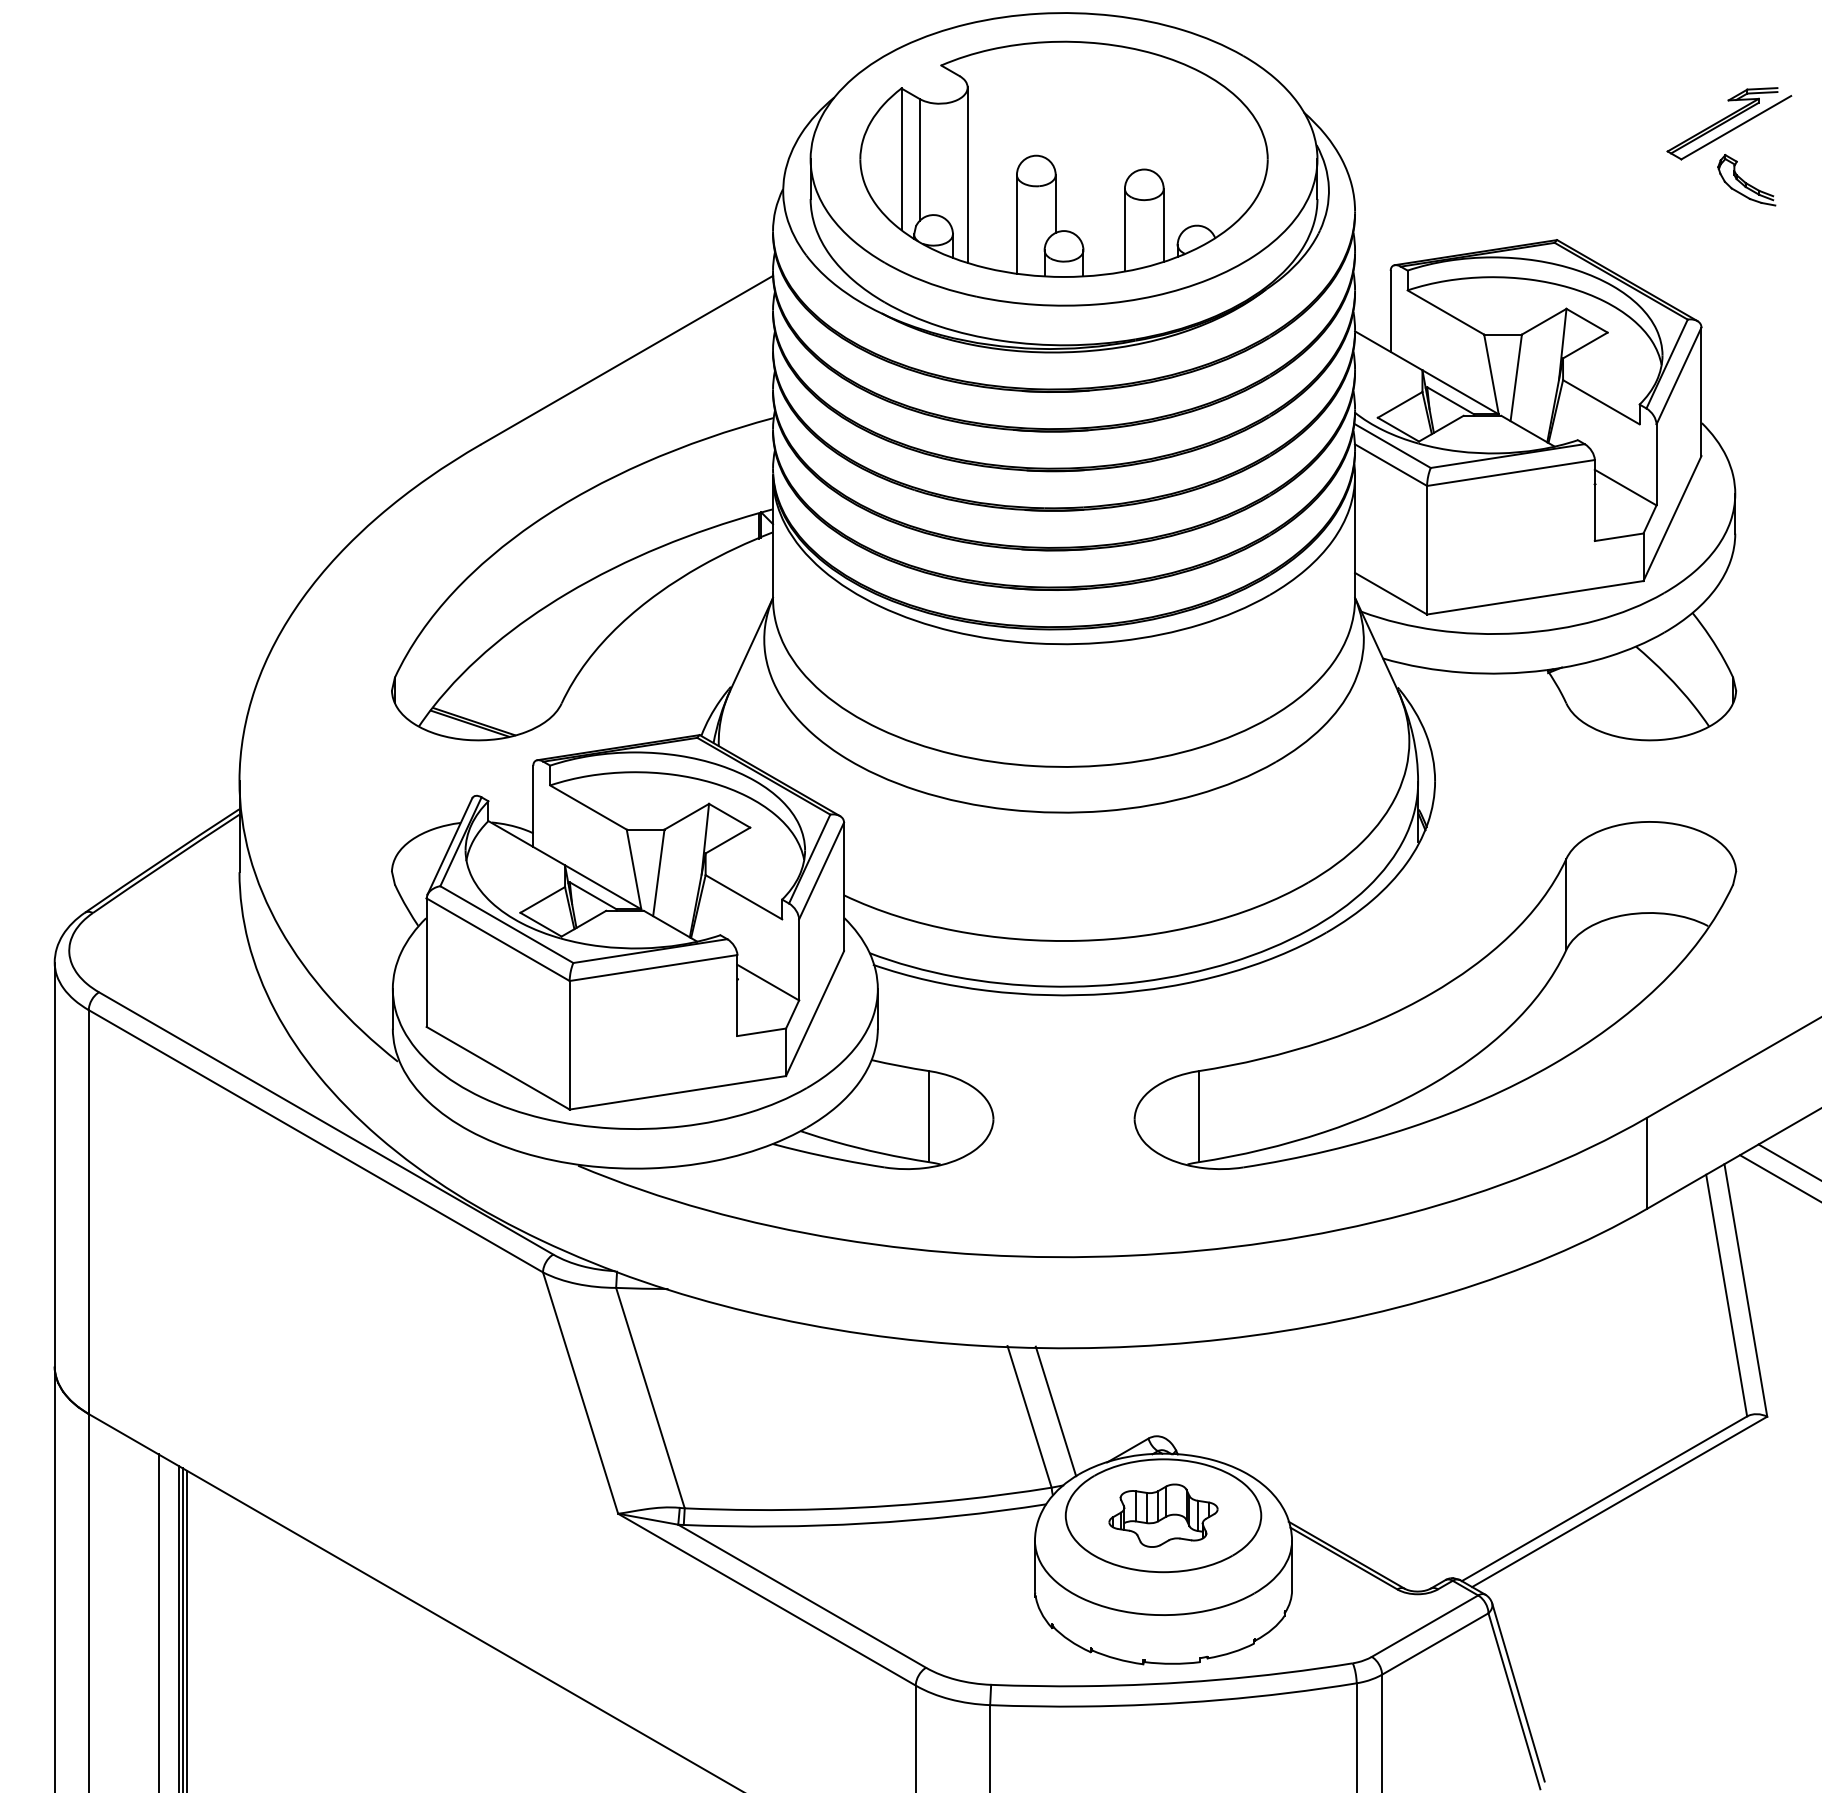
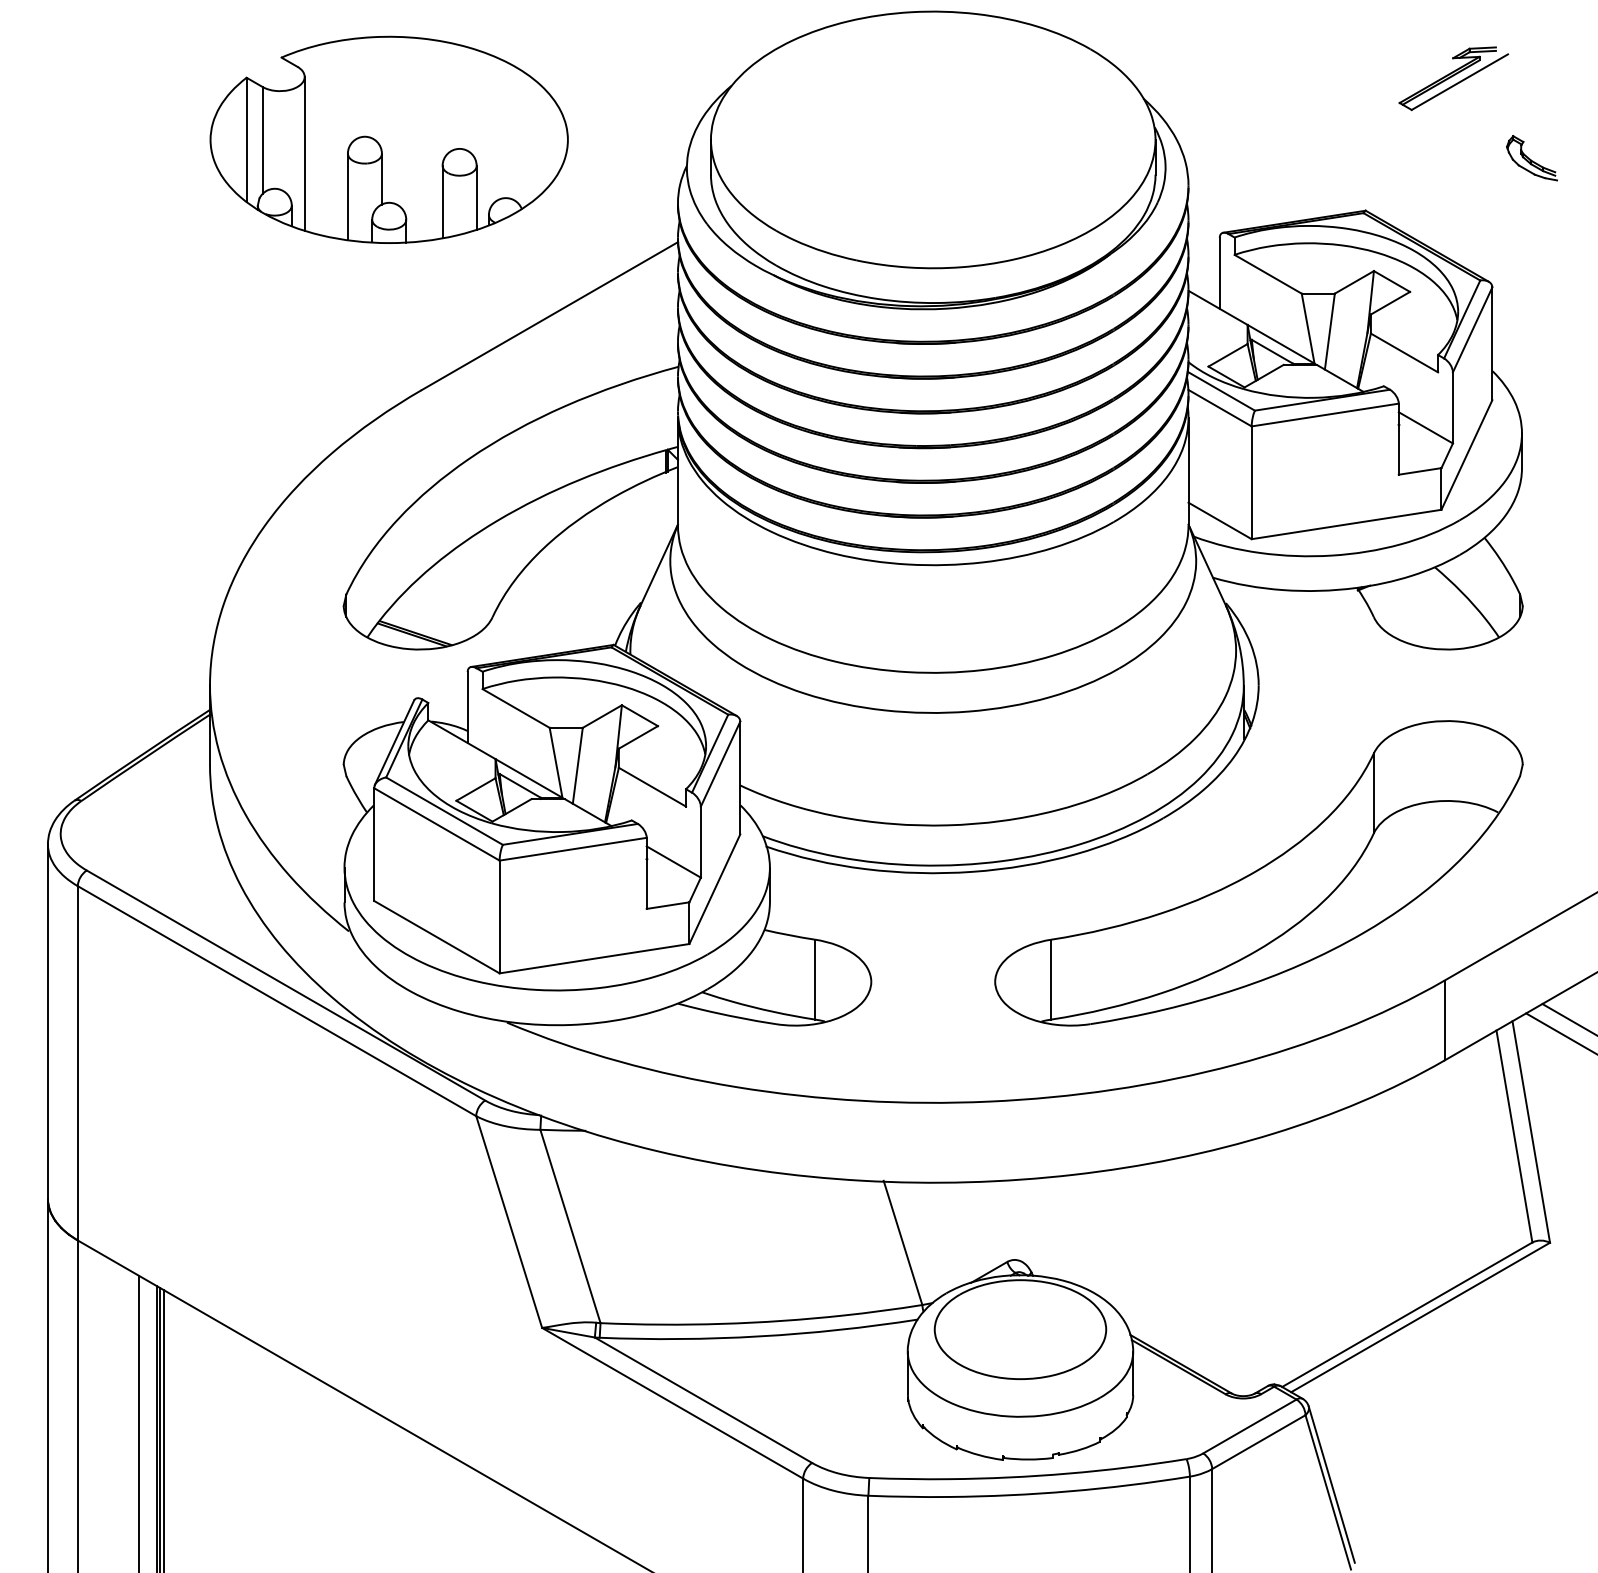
part: (1729, 123) -> (1453, 78), moved
part: (1063, 158) -> (388, 139), moved
line: (1055, 1411) -> (925, 1238), removed
part: (1163, 1515) -> (1020, 1329), removed

